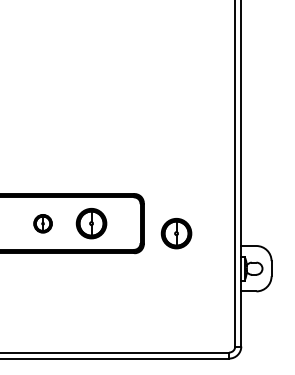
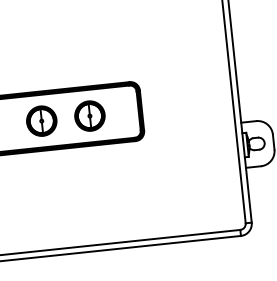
part: (42, 223) -> (41, 121), size x1.67
part: (176, 233) -> (175, 117), removed

